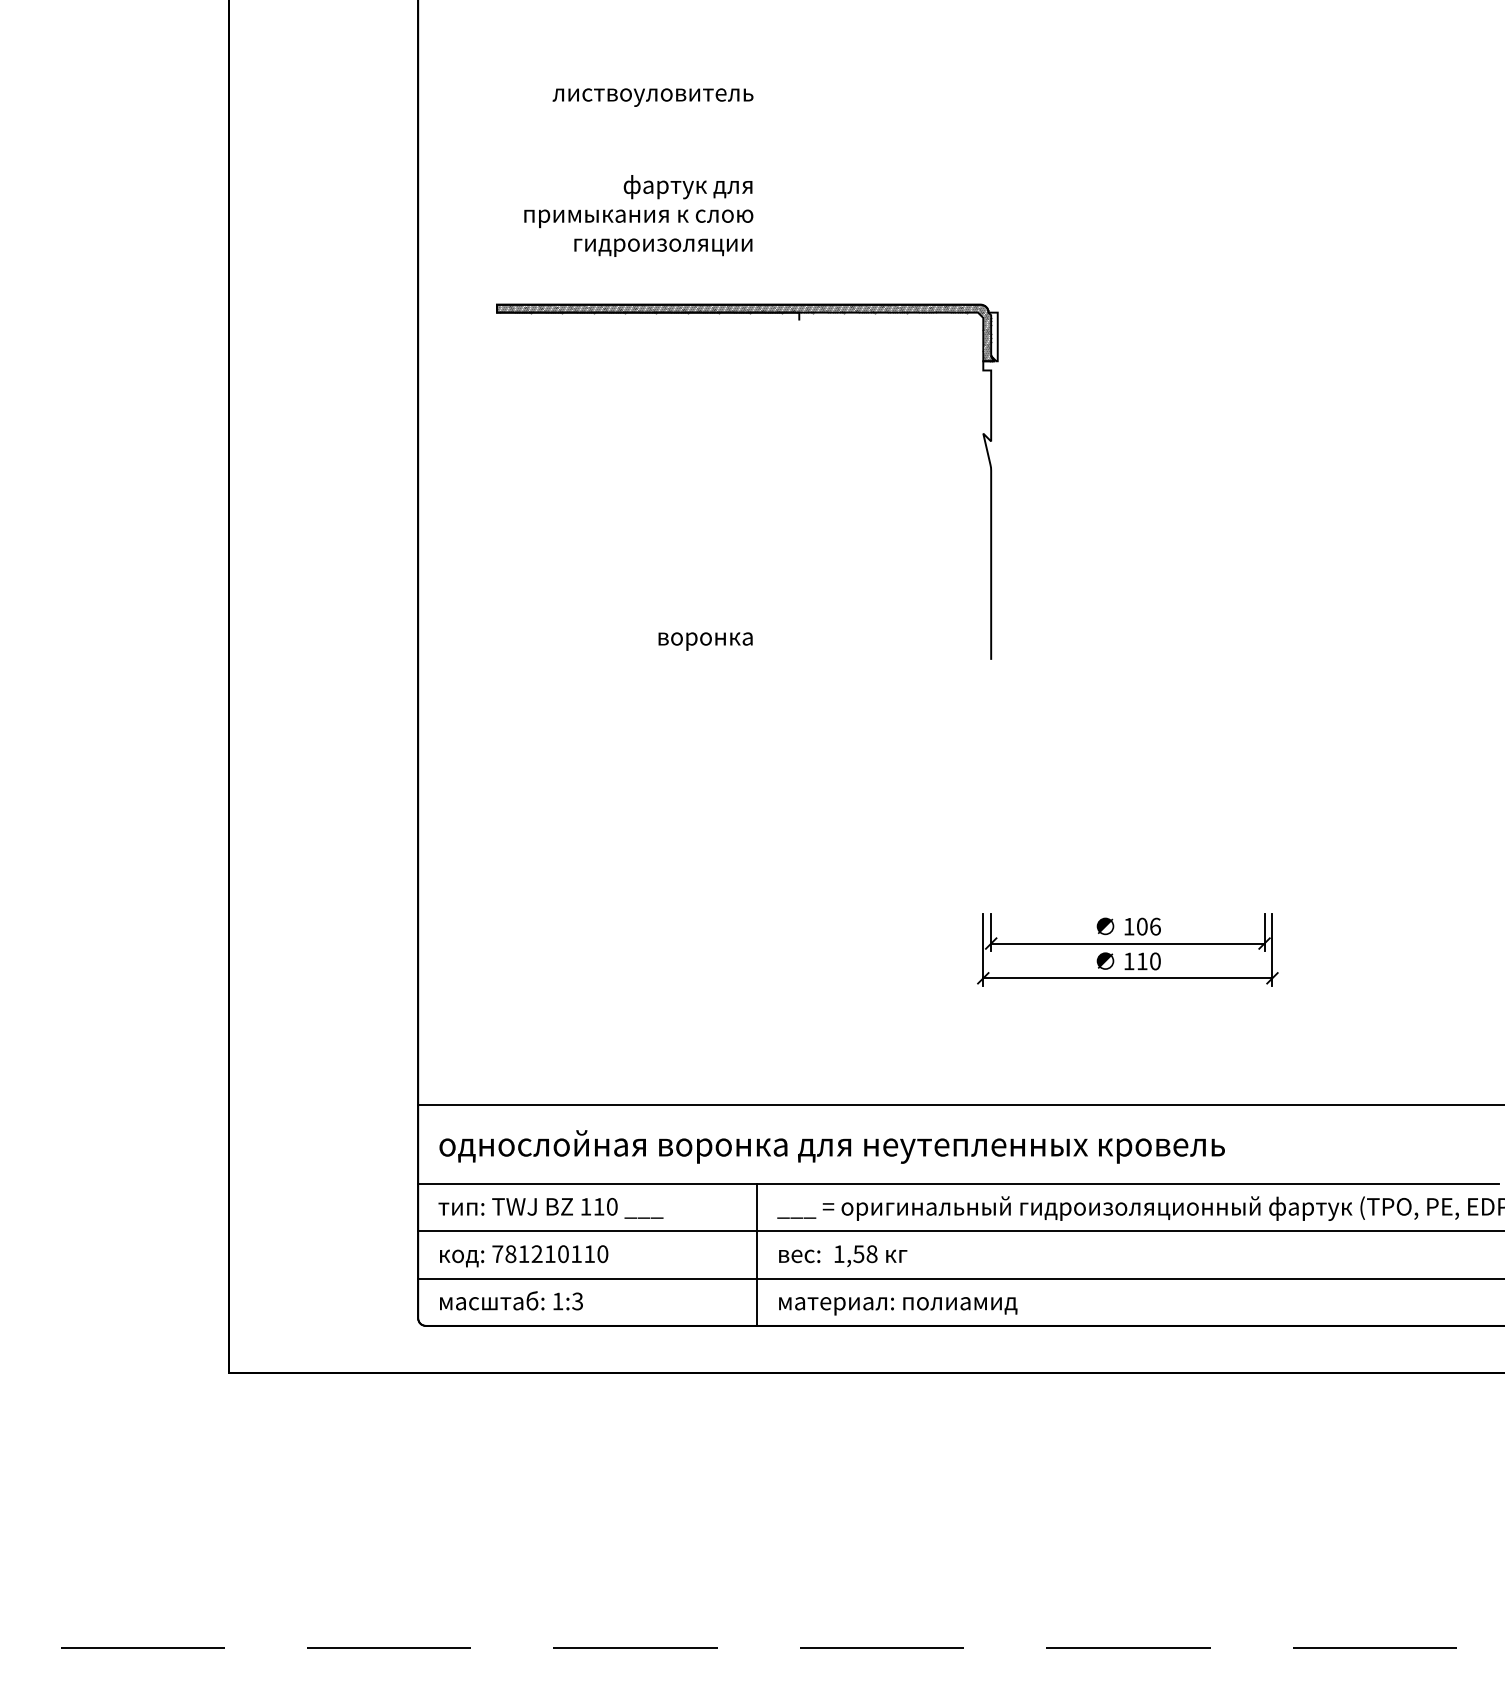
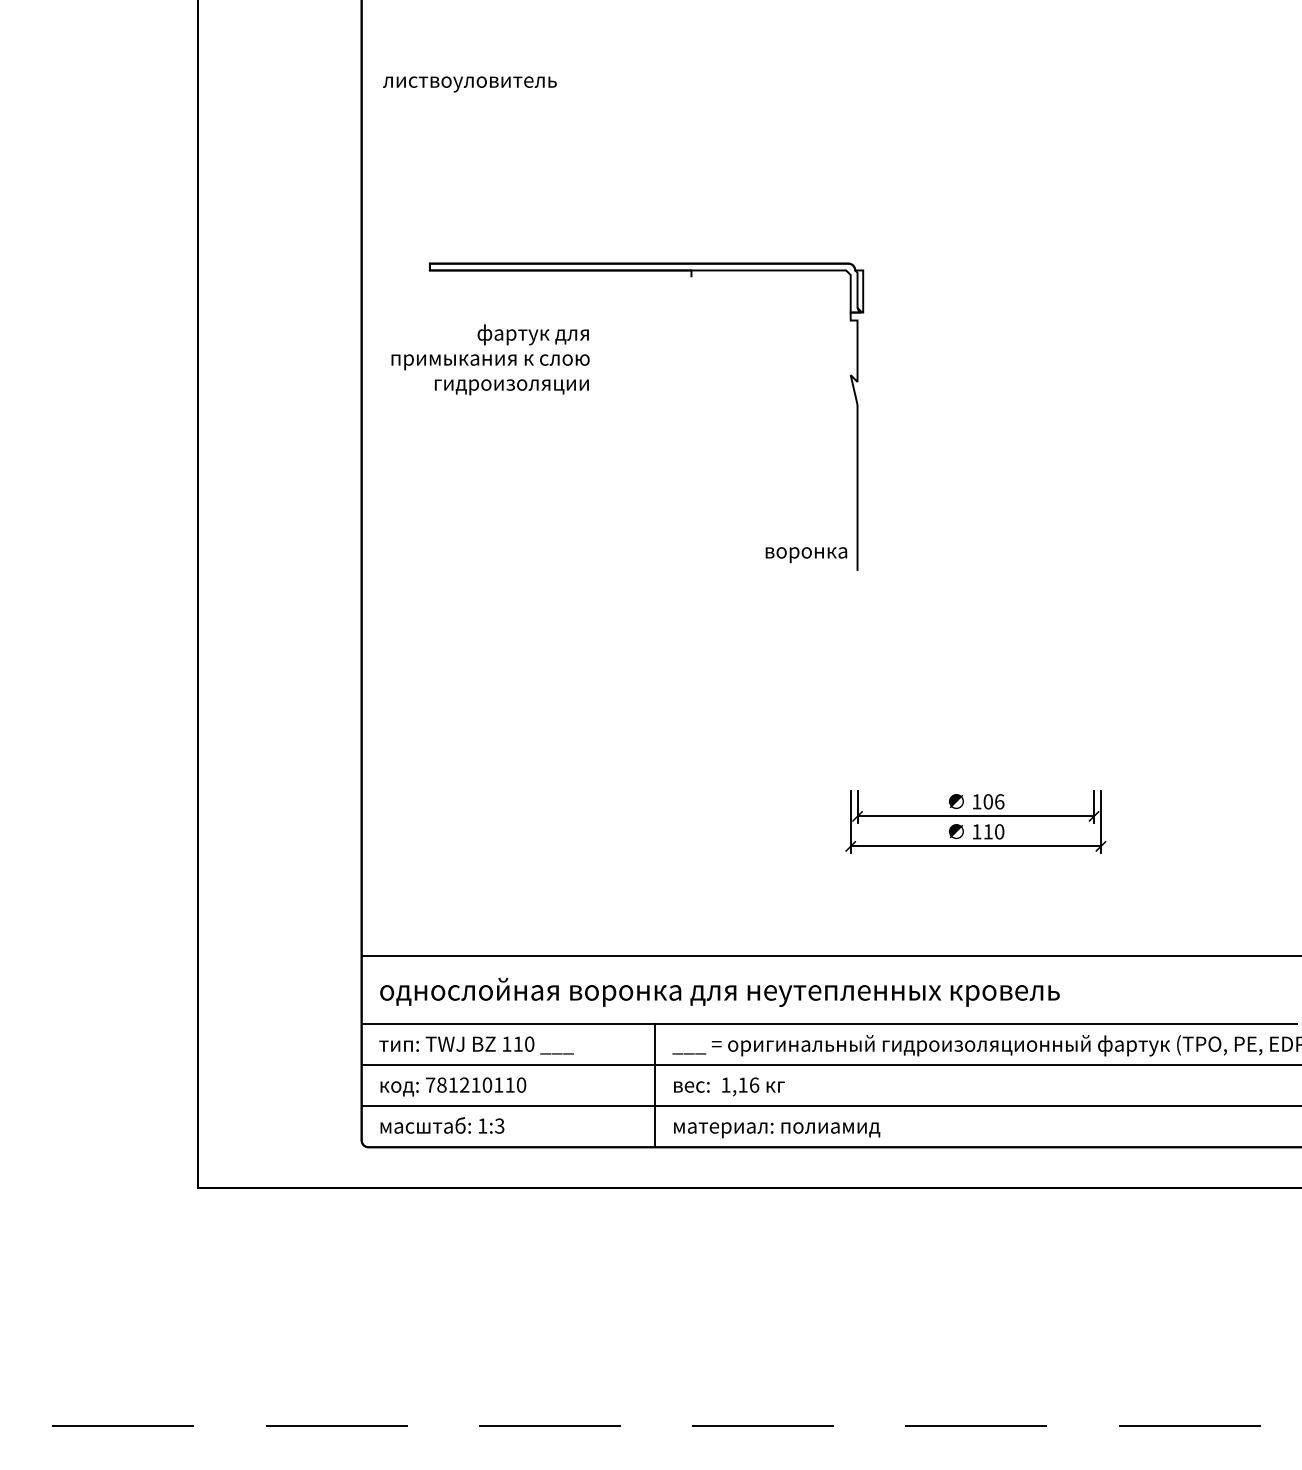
text: (652, 97) -> (469, 84), moved
text: (638, 215) -> (490, 359), moved
hatch: (744, 332) -> (644, 287), removed
text: (705, 642) -> (806, 555), moved
text: (865, 1253) -> (748, 1084), 1,58 -> 1,16

